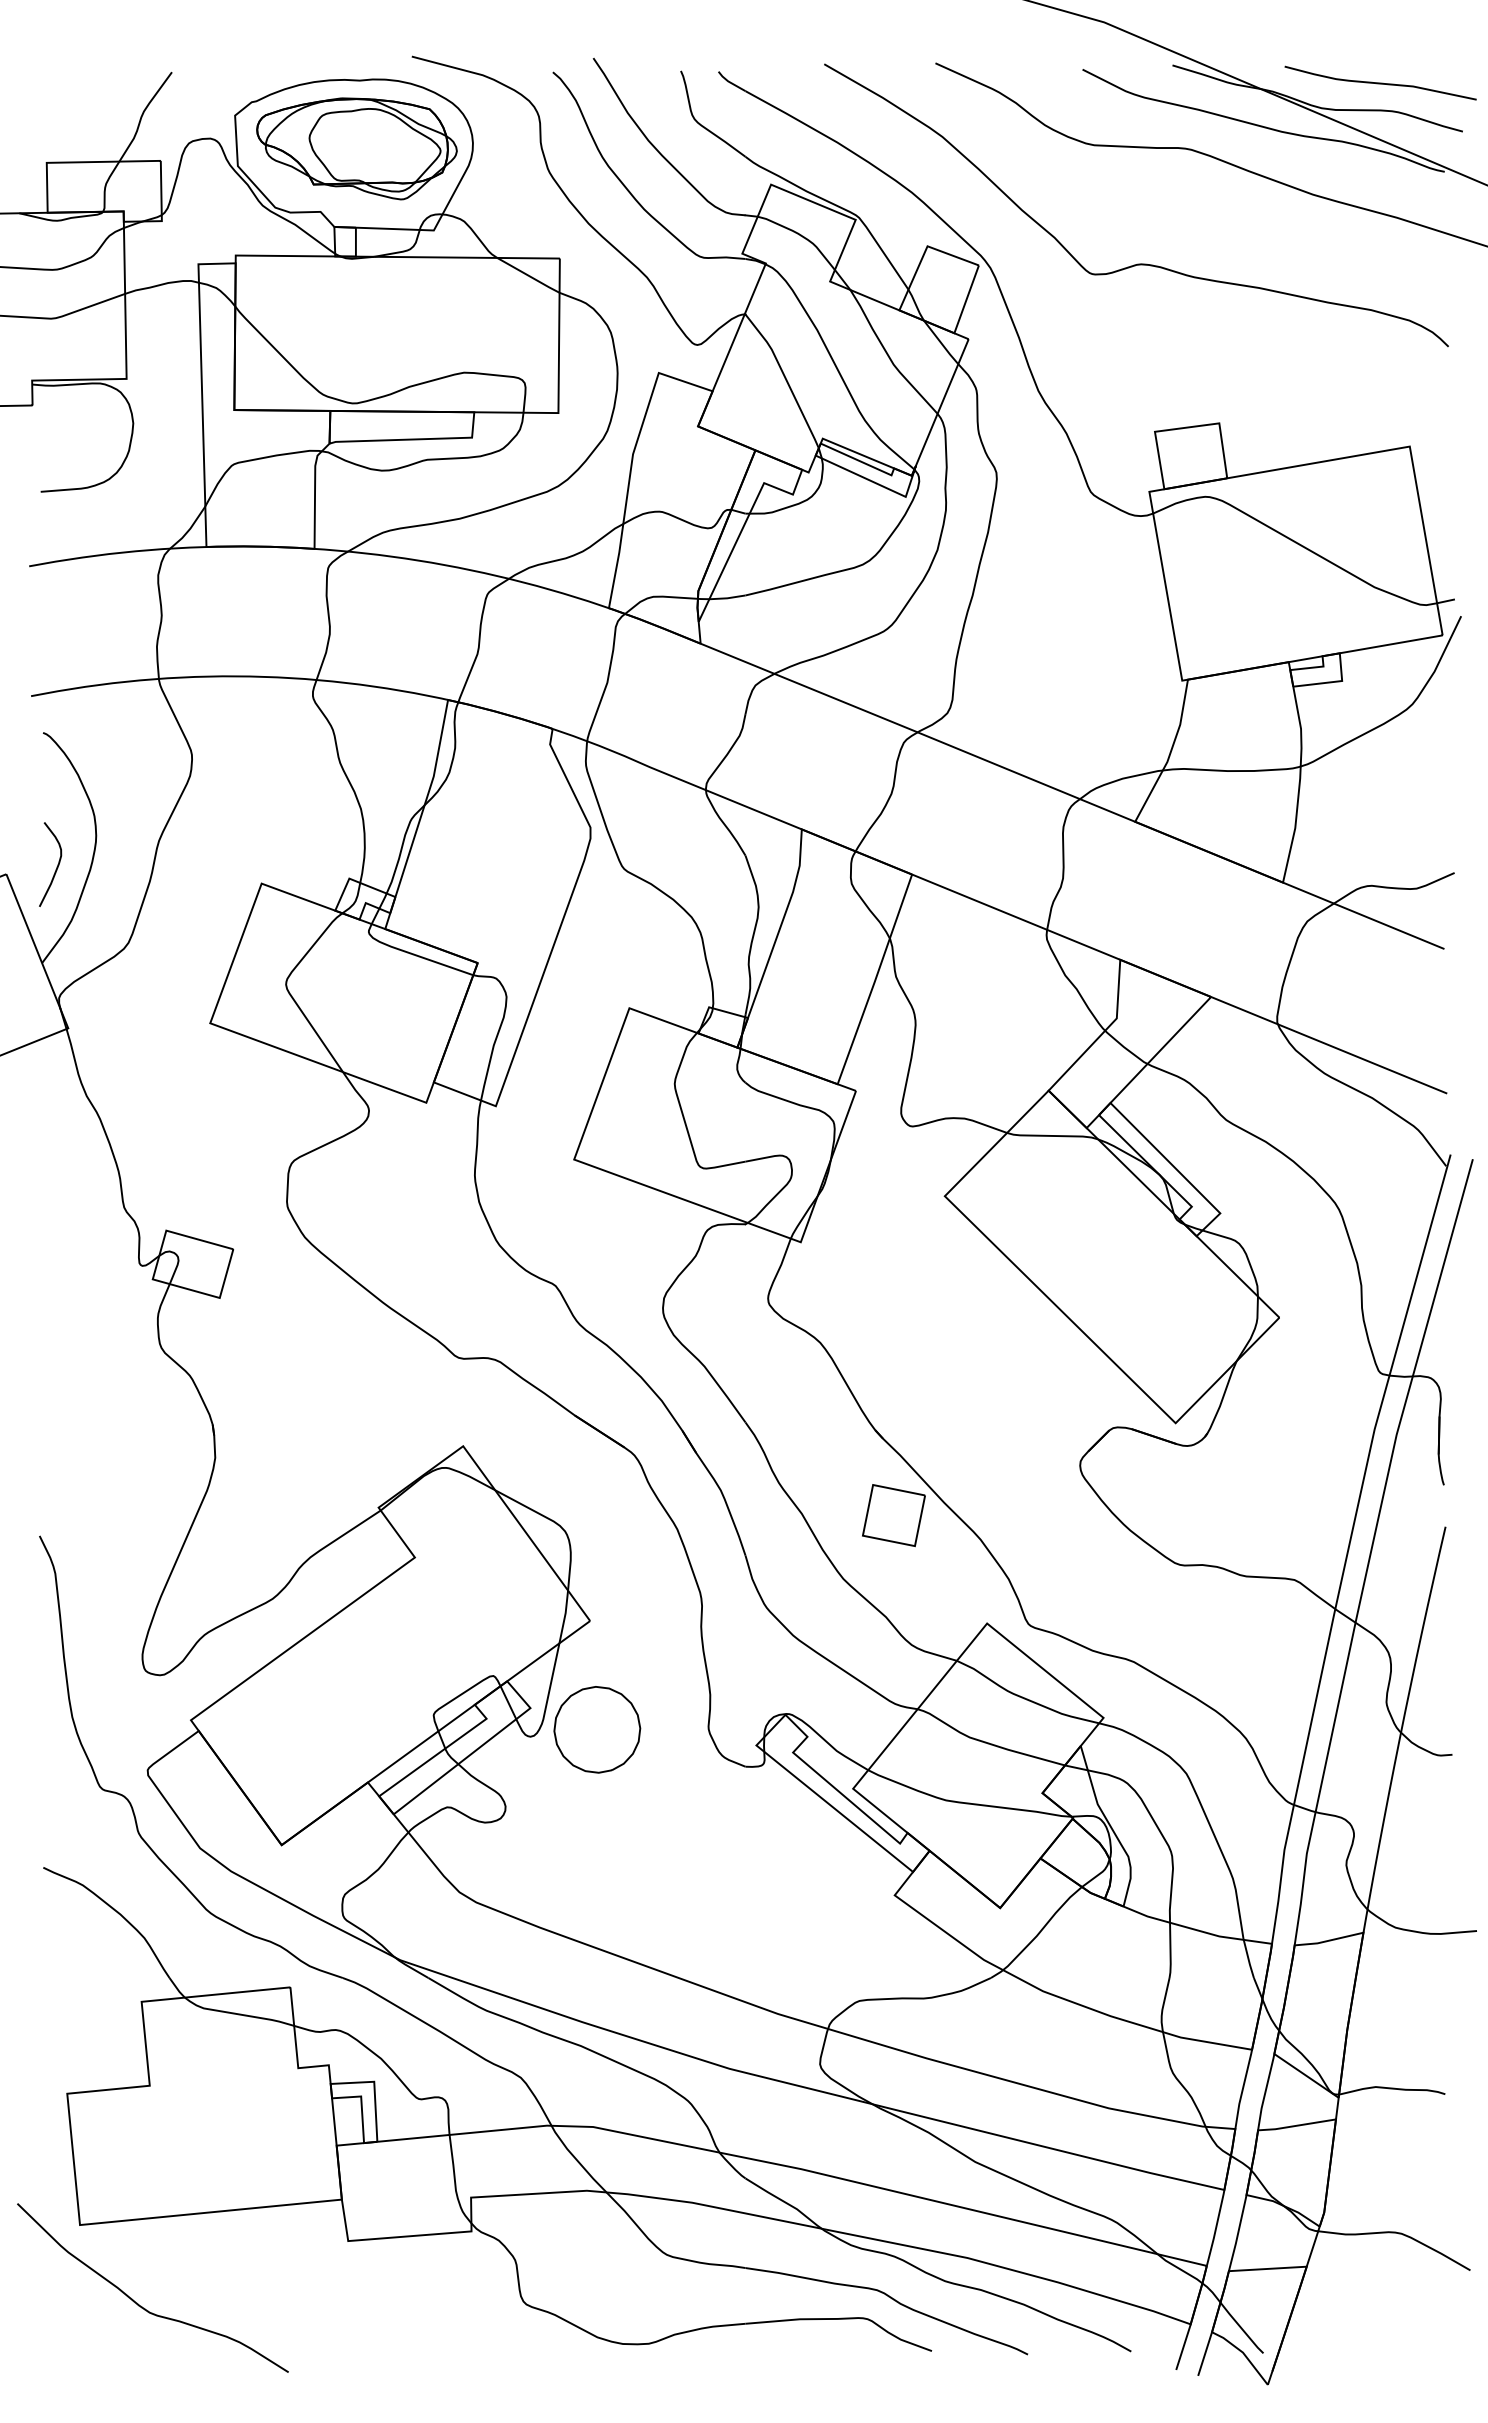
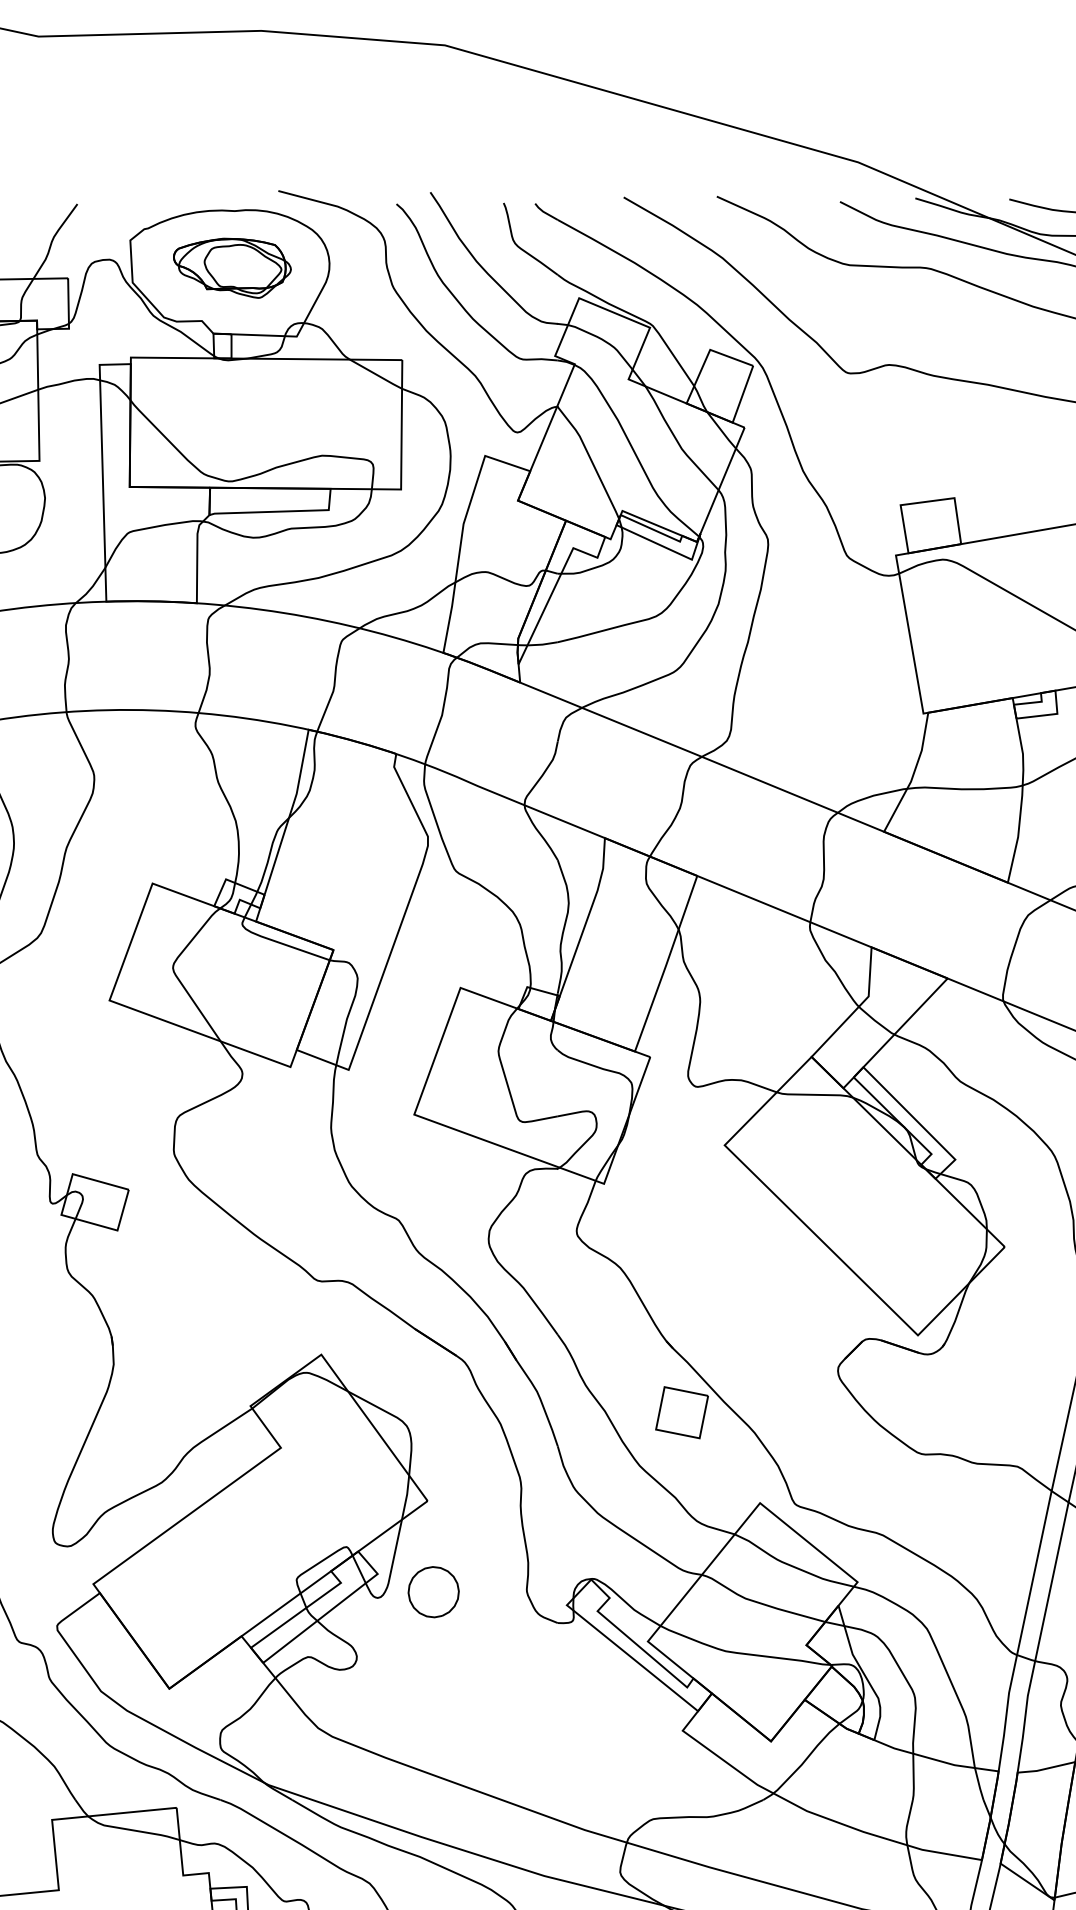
part: (356, 148) -> (232, 267), size x0.7
part: (597, 1729) -> (433, 1591), size x0.7

